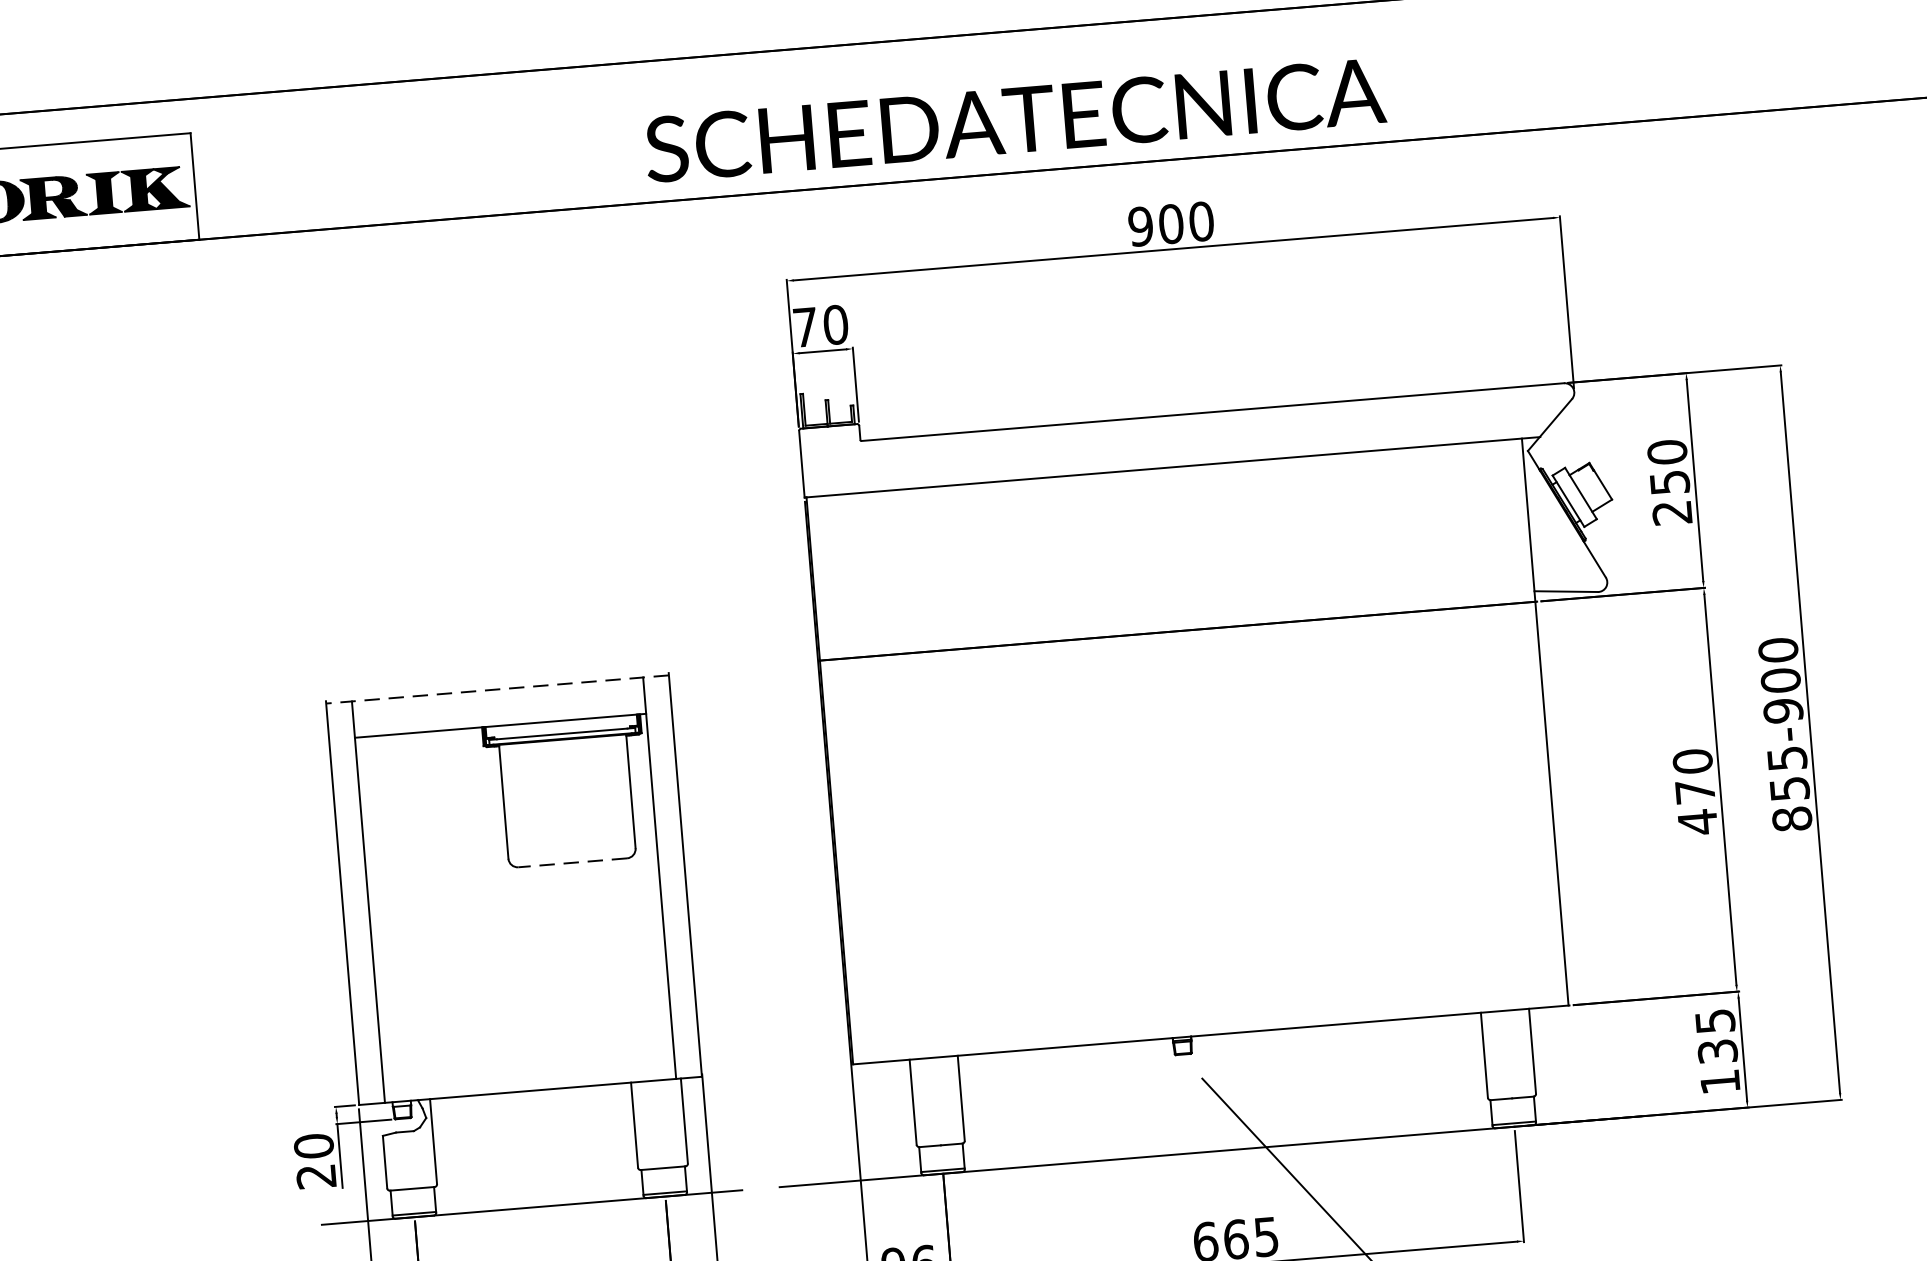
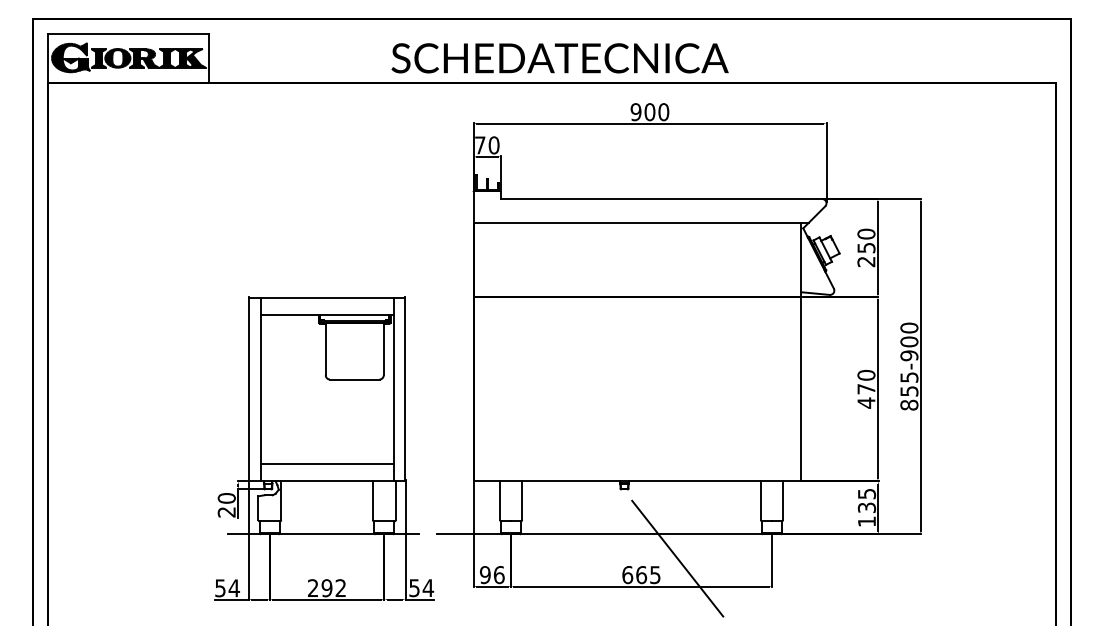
text: (1013, 120) -> (559, 58), moved
line: (496, 690) -> (326, 298), dashed -> solid
line: (572, 862) -> (354, 379), dashed -> solid
line: (526, 1051) -> (326, 463), added

